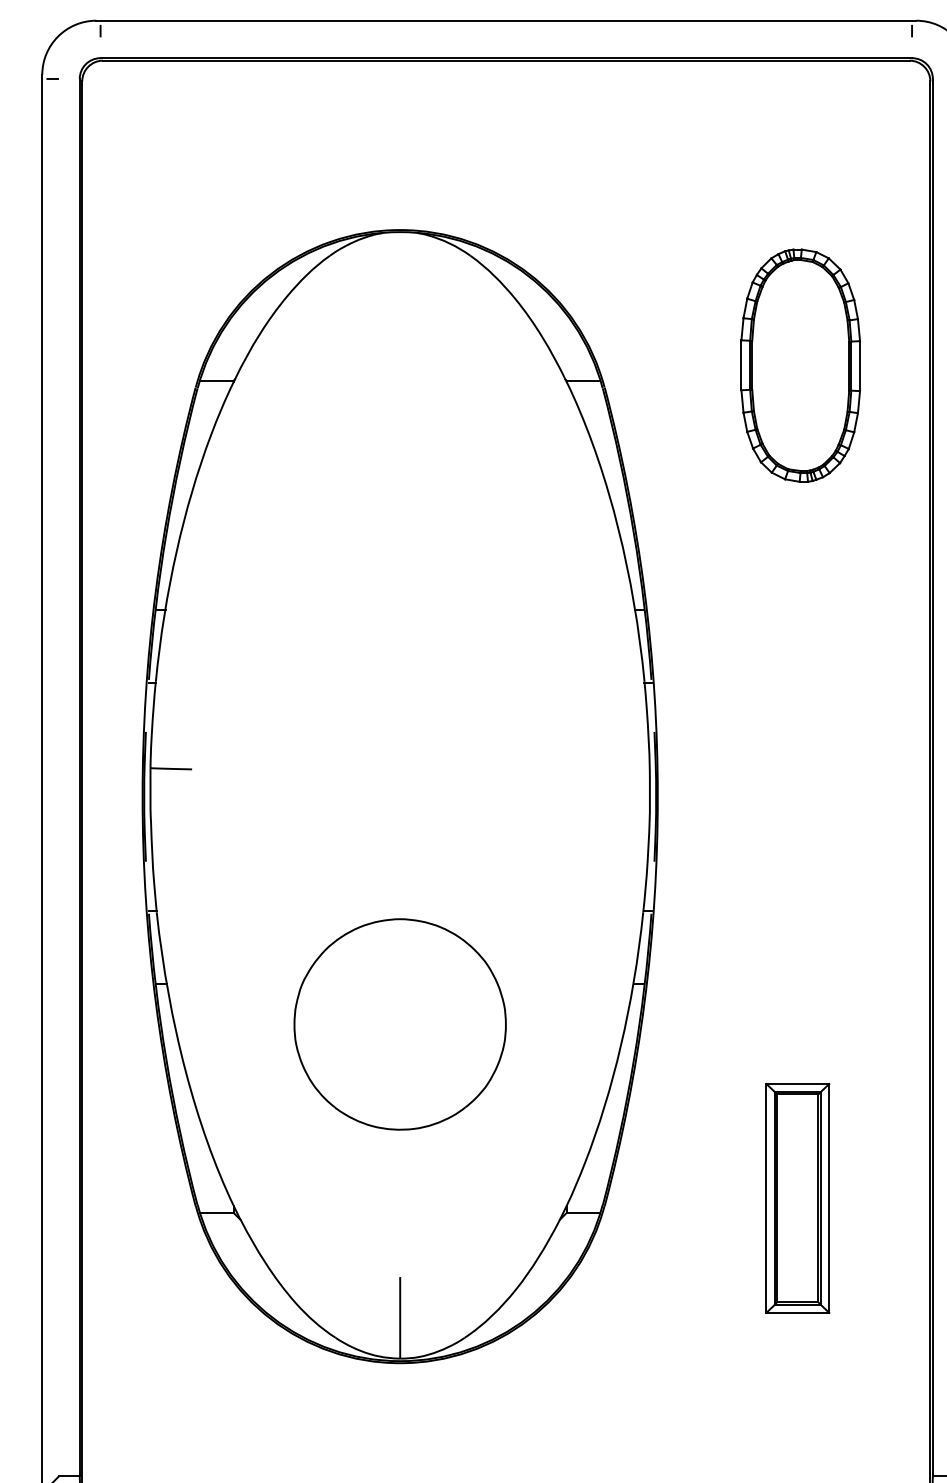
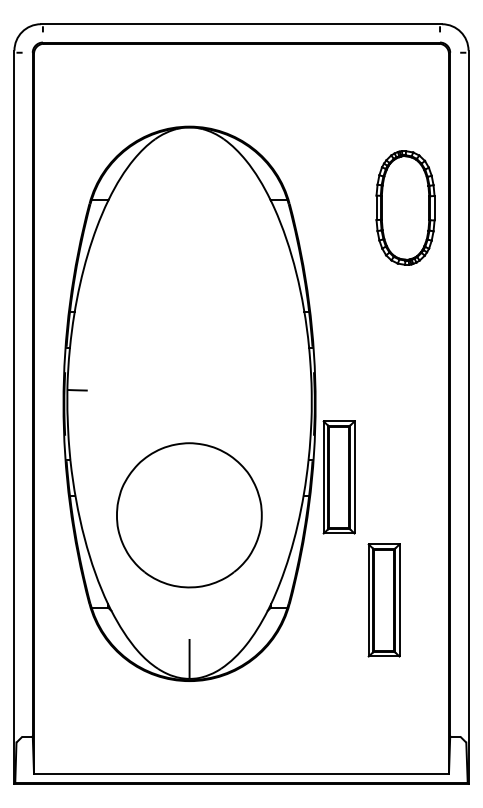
part: (800, 364) -> (405, 207), moved
part: (704, 947) -> (338, 477), added
part: (400, 1024) -> (189, 515), size x1.4

